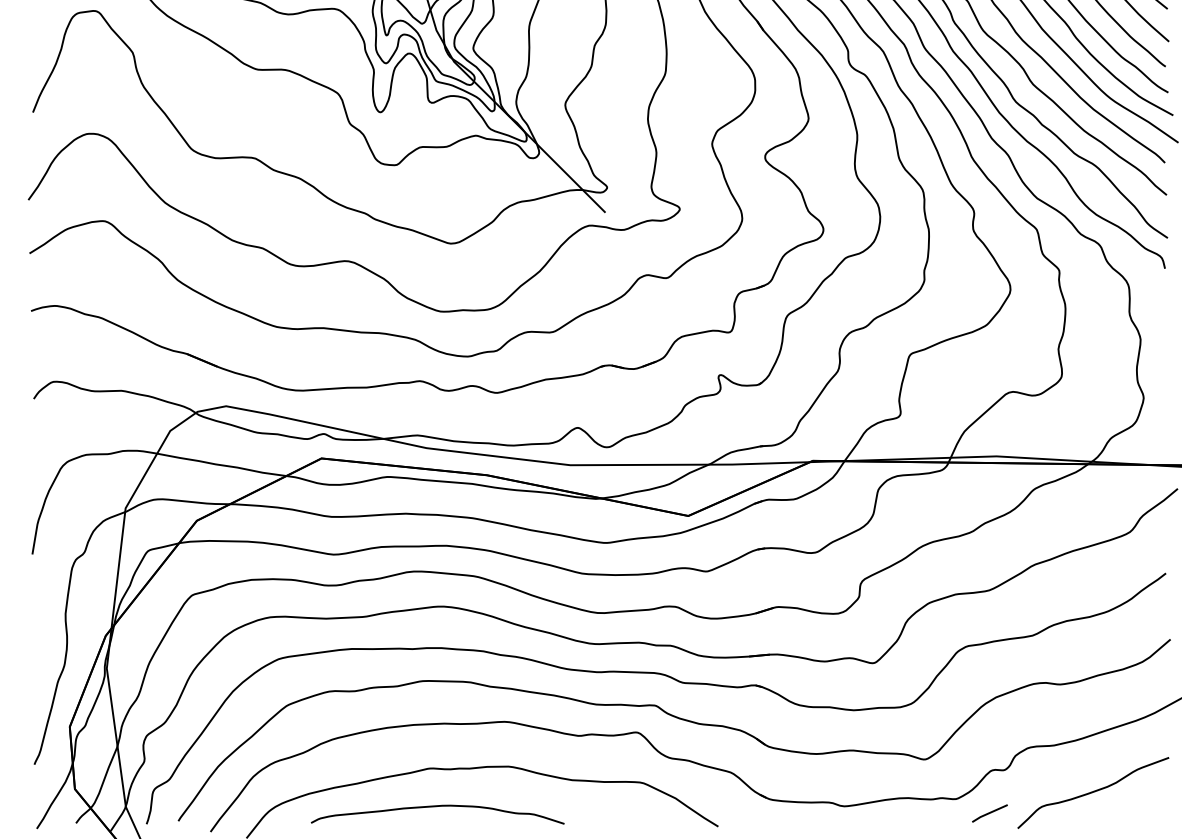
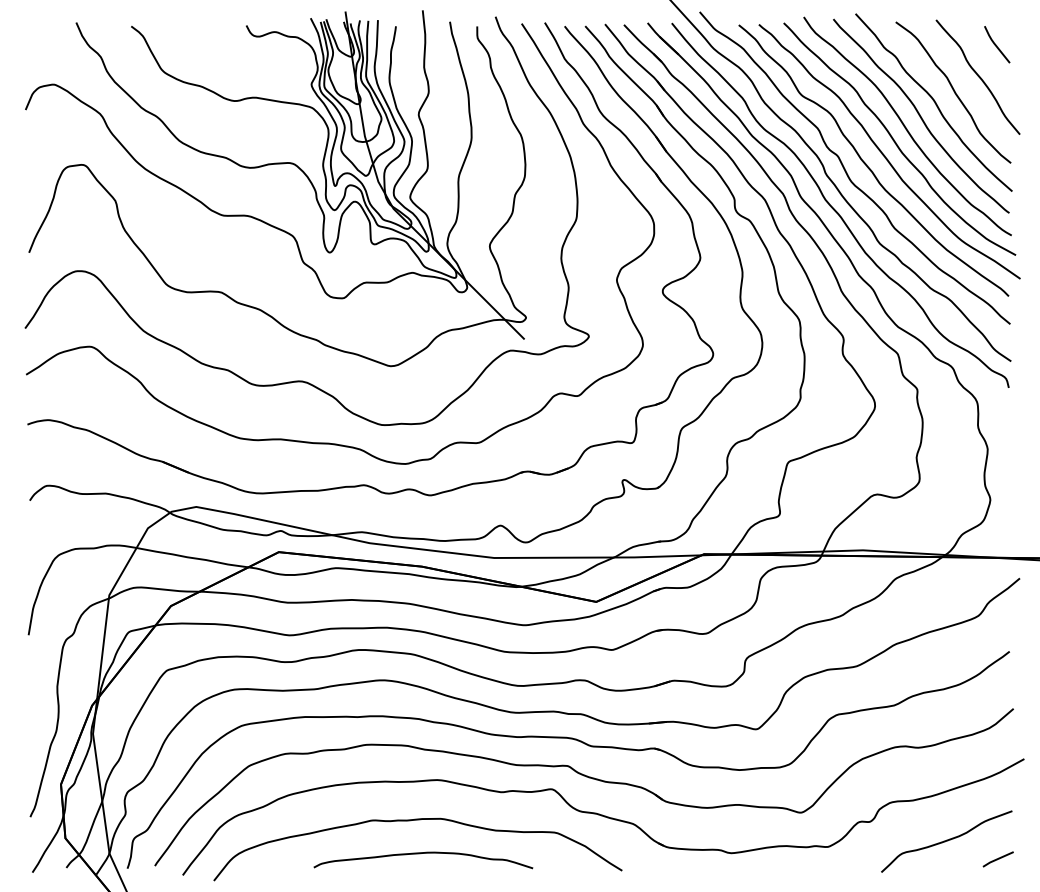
curve: (434, 807) -> (420, 854), moved
line: (989, 813) -> (997, 859), moved

